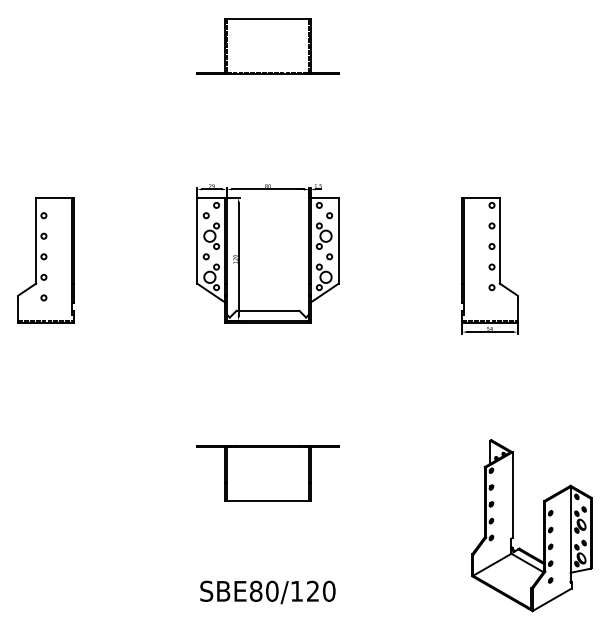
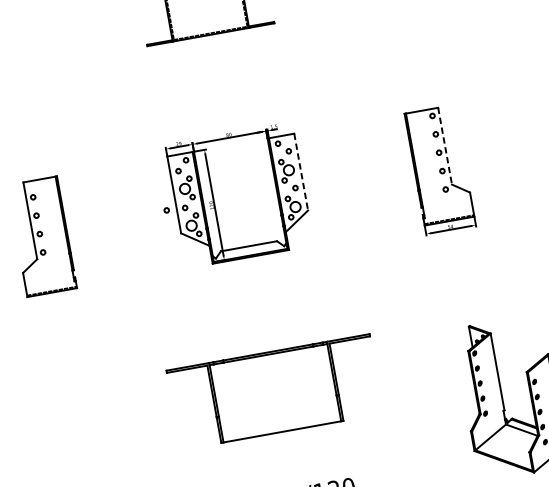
line: (338, 240) -> (300, 172), solid -> dashed
line: (499, 240) -> (444, 146), solid -> dashed
circle: (43, 297) -> (166, 210), moved
part: (267, 473) -> (274, 391), size x1.6

